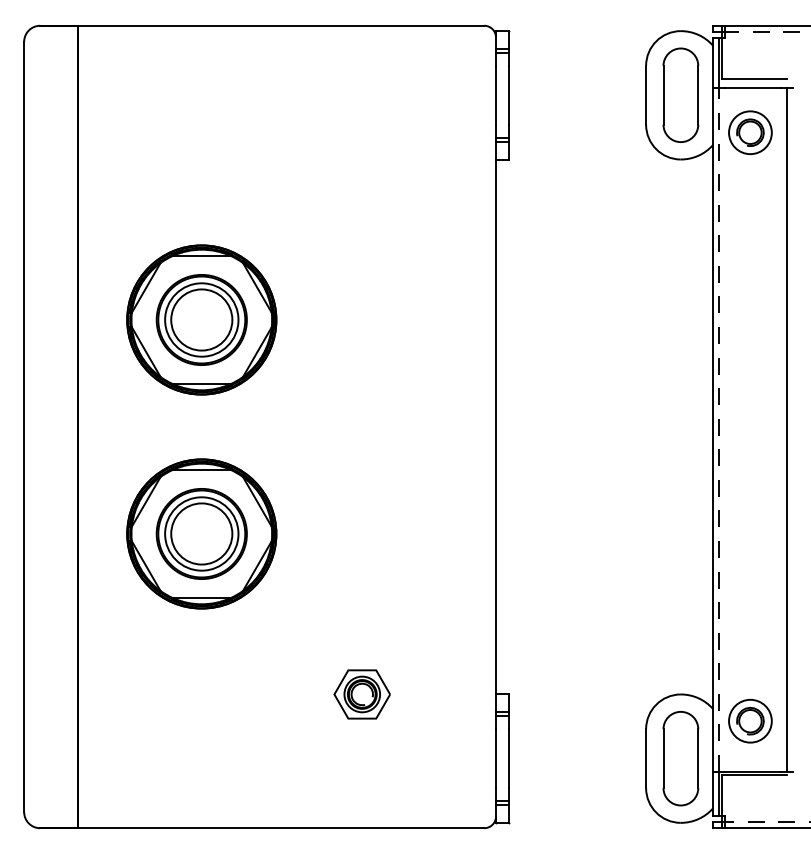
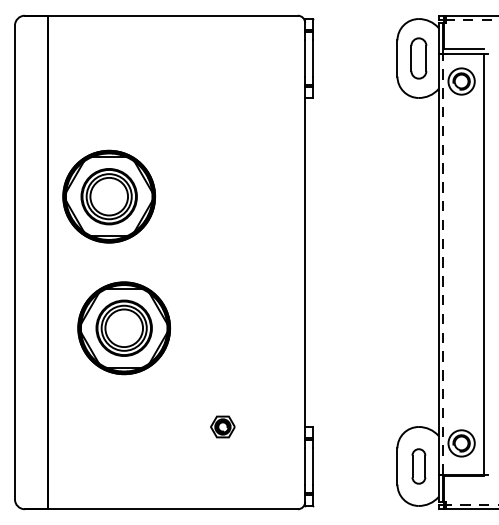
part: (680, 95) -> (418, 58), size x0.7
part: (200, 319) -> (108, 196), moved
part: (361, 693) -> (222, 426), size x0.7
part: (680, 758) -> (418, 466), size x0.6

